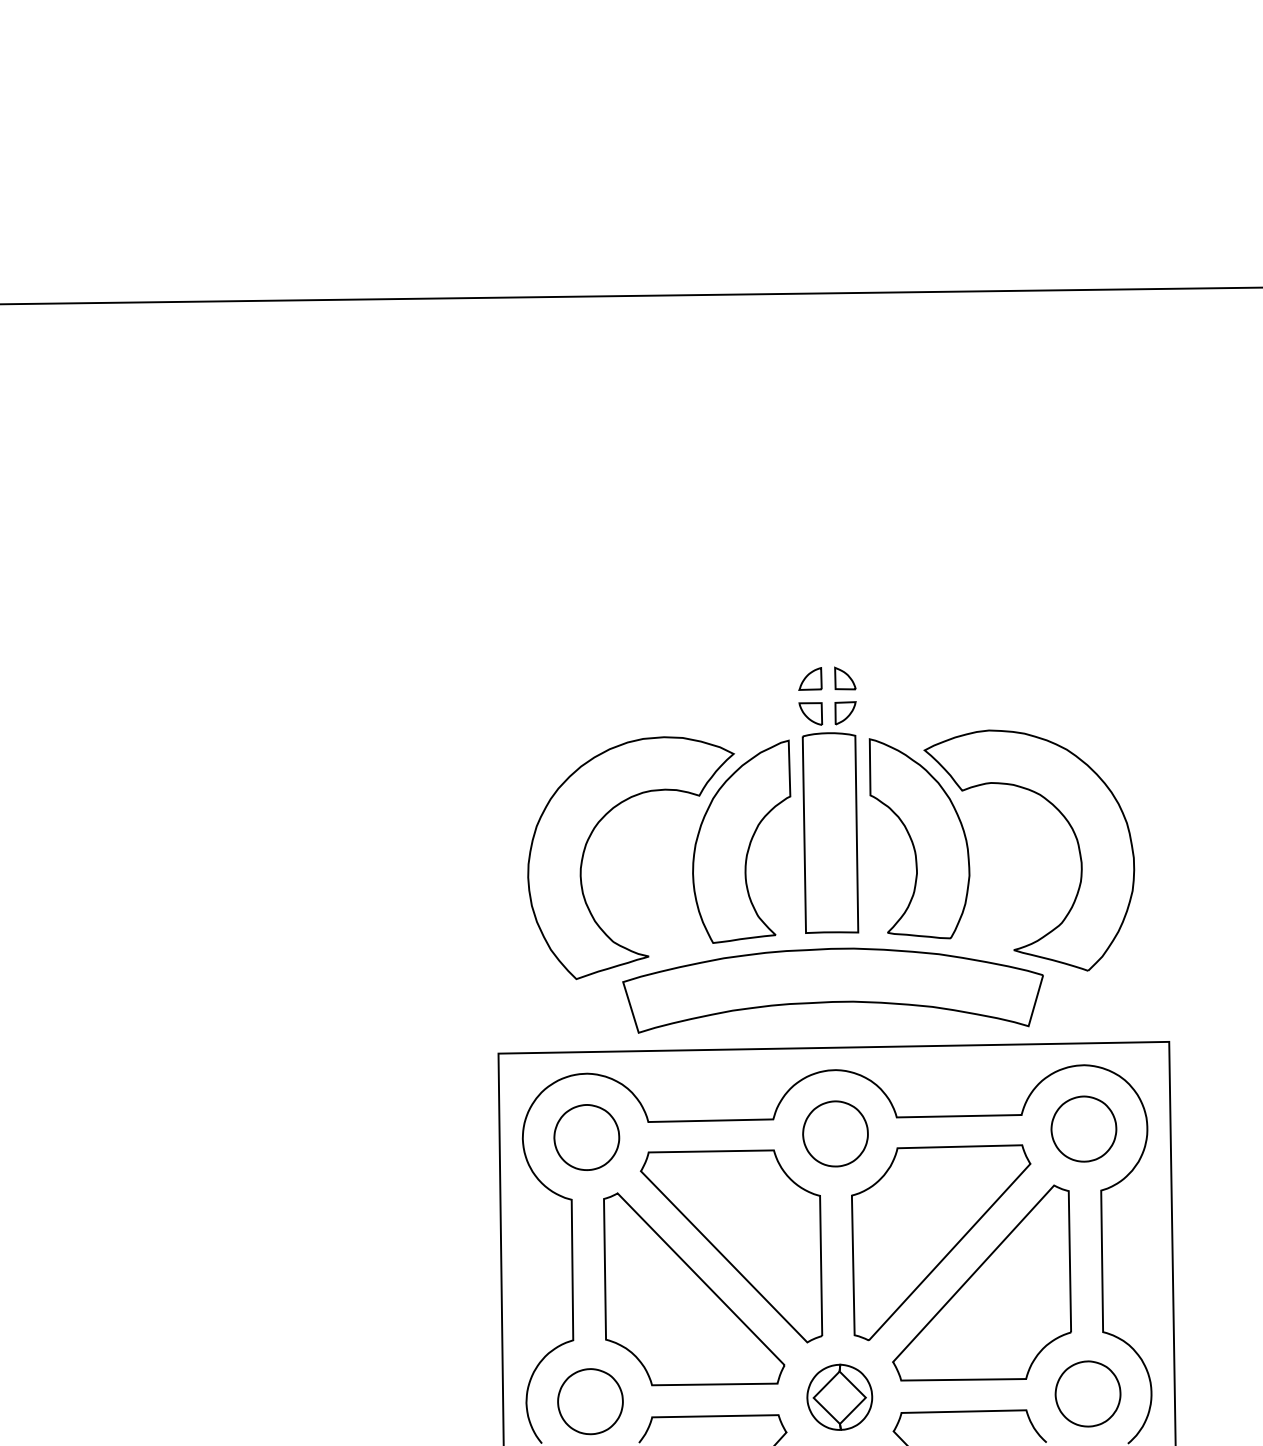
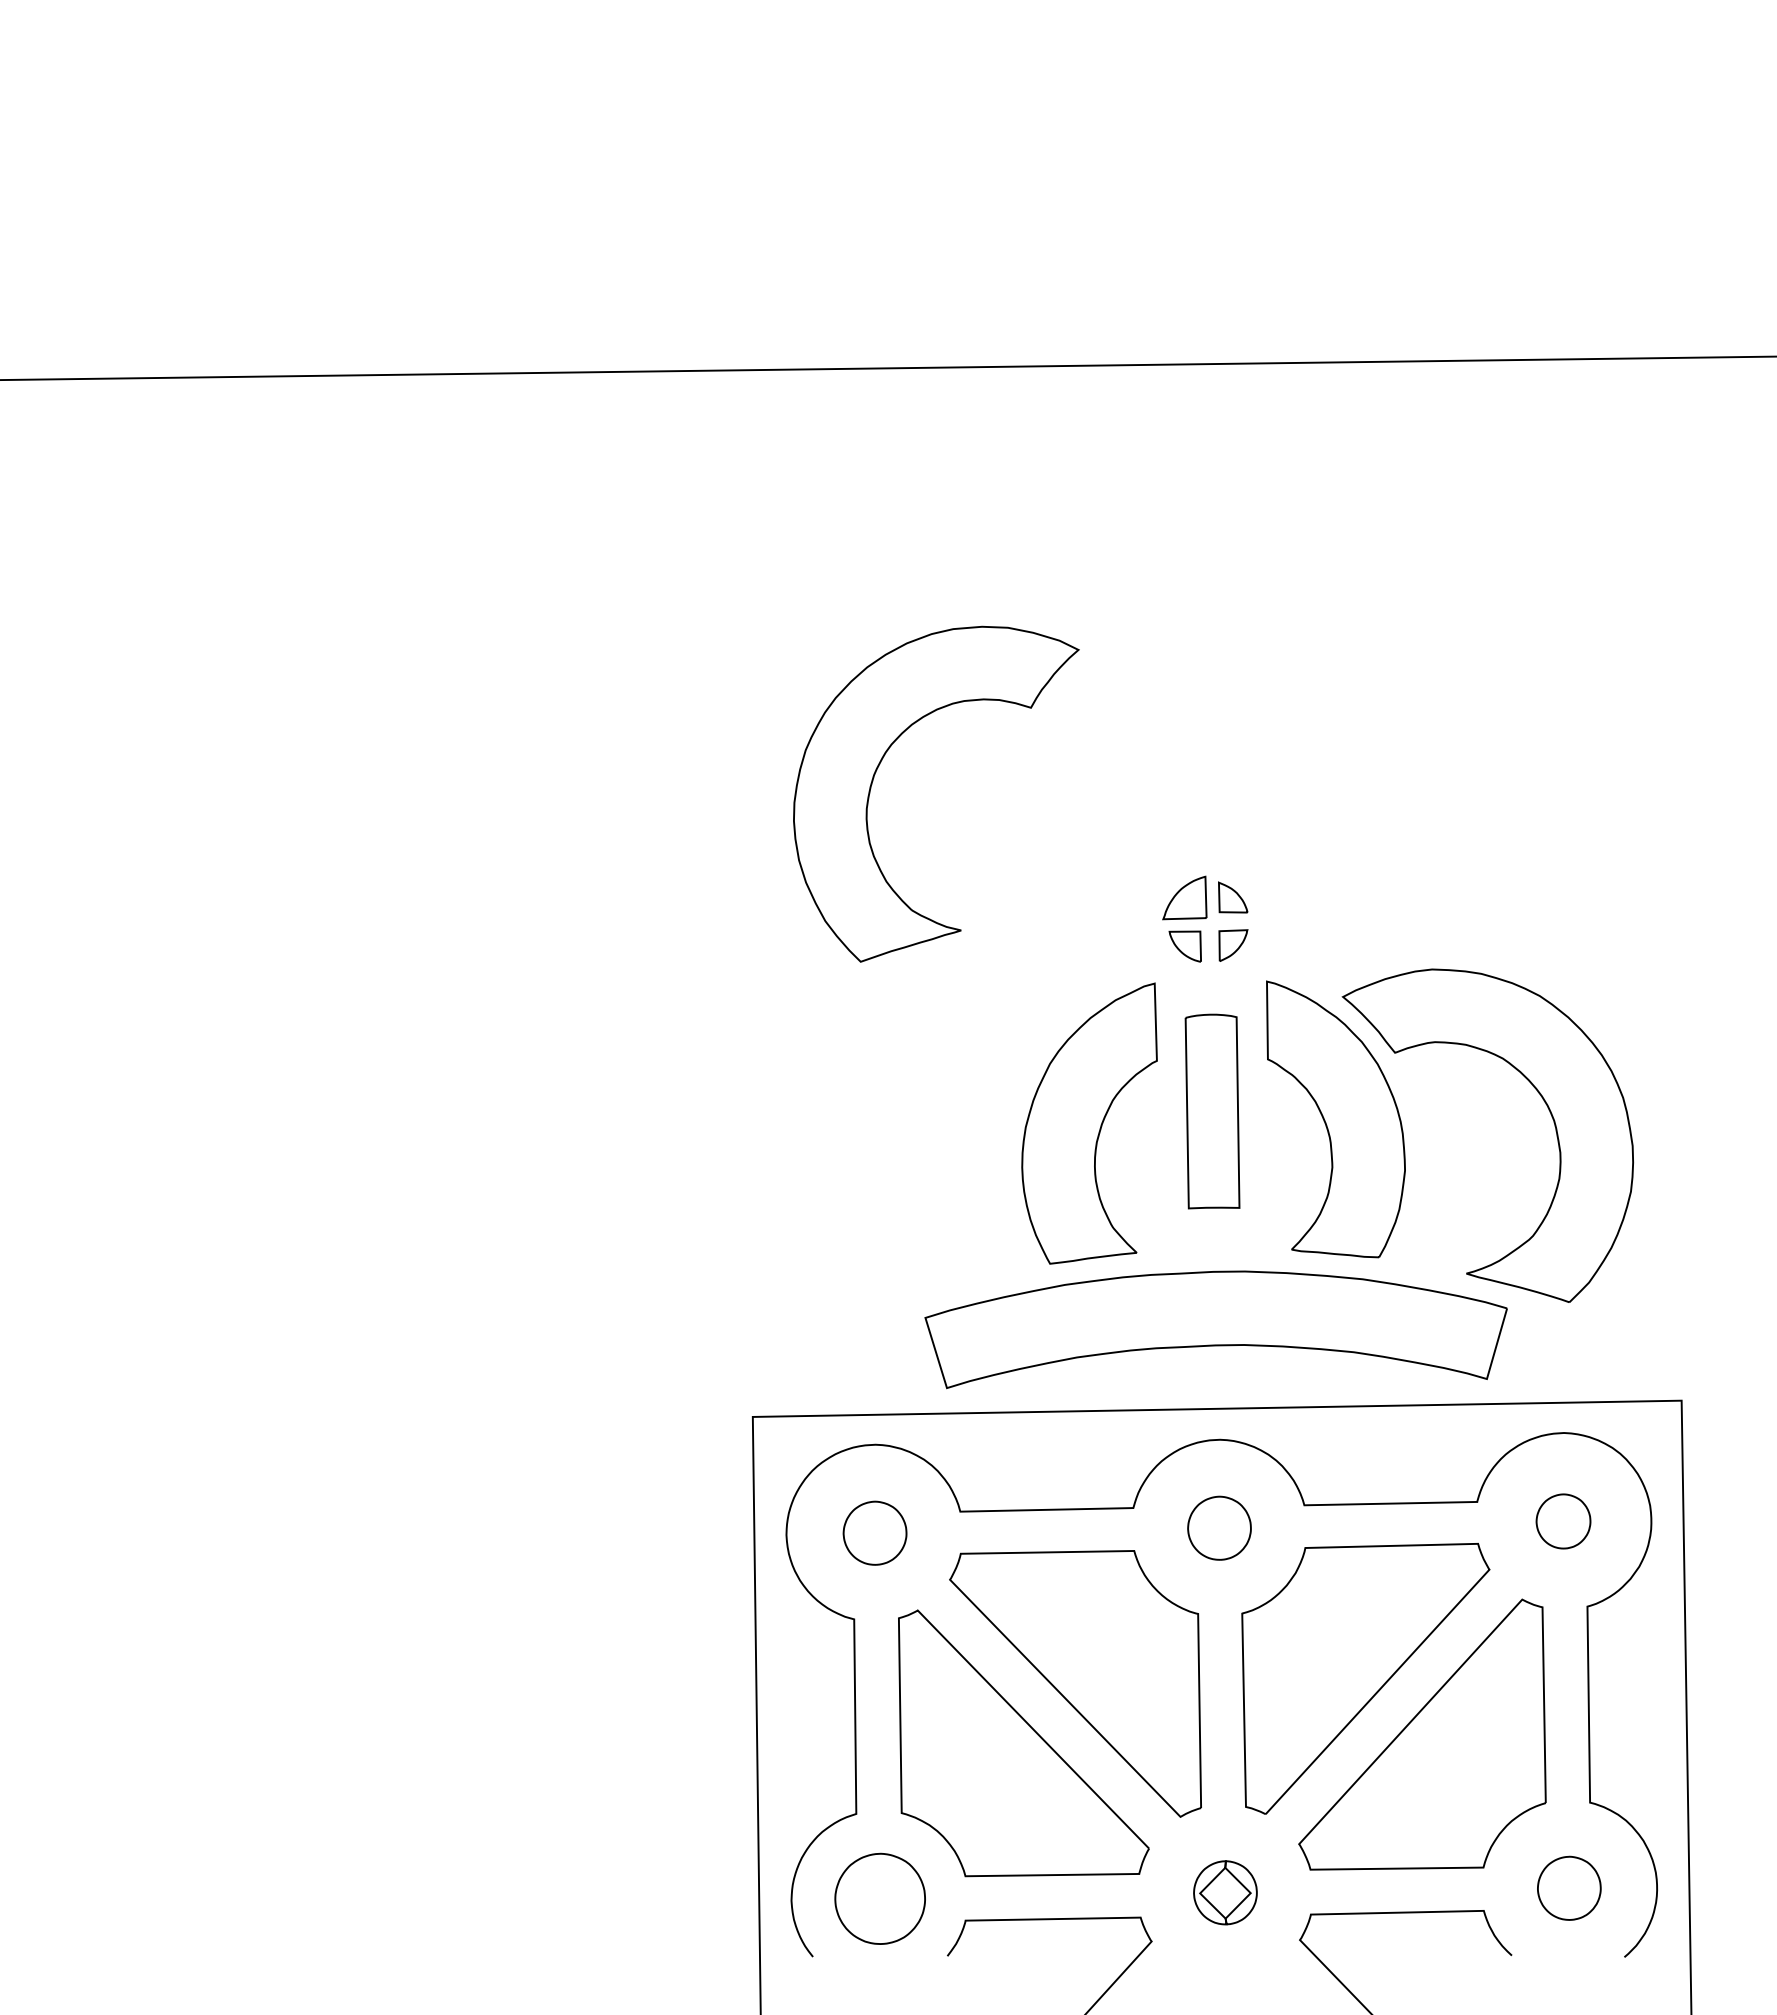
part: (810, 679) -> (1184, 898), size x1.4
part: (830, 833) -> (1212, 1111), size x0.7
part: (590, 836) -> (880, 764), moved
part: (1083, 1129) -> (1563, 1521), size x0.6
part: (835, 1134) -> (1219, 1528), size x0.7
part: (586, 1137) -> (874, 1533), size x0.7
part: (1088, 1394) -> (1569, 1888), size x0.7
part: (839, 1397) -> (1225, 1892), size x0.7

